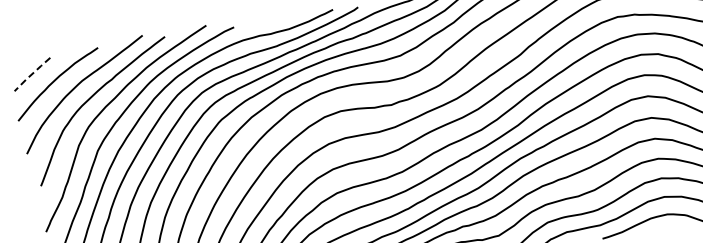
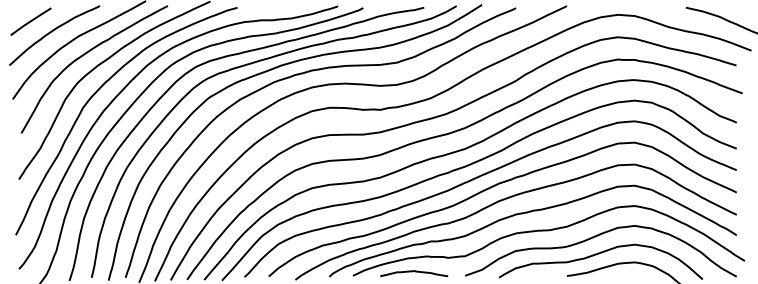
line: (31, 74) -> (30, 21), dashed -> solid

